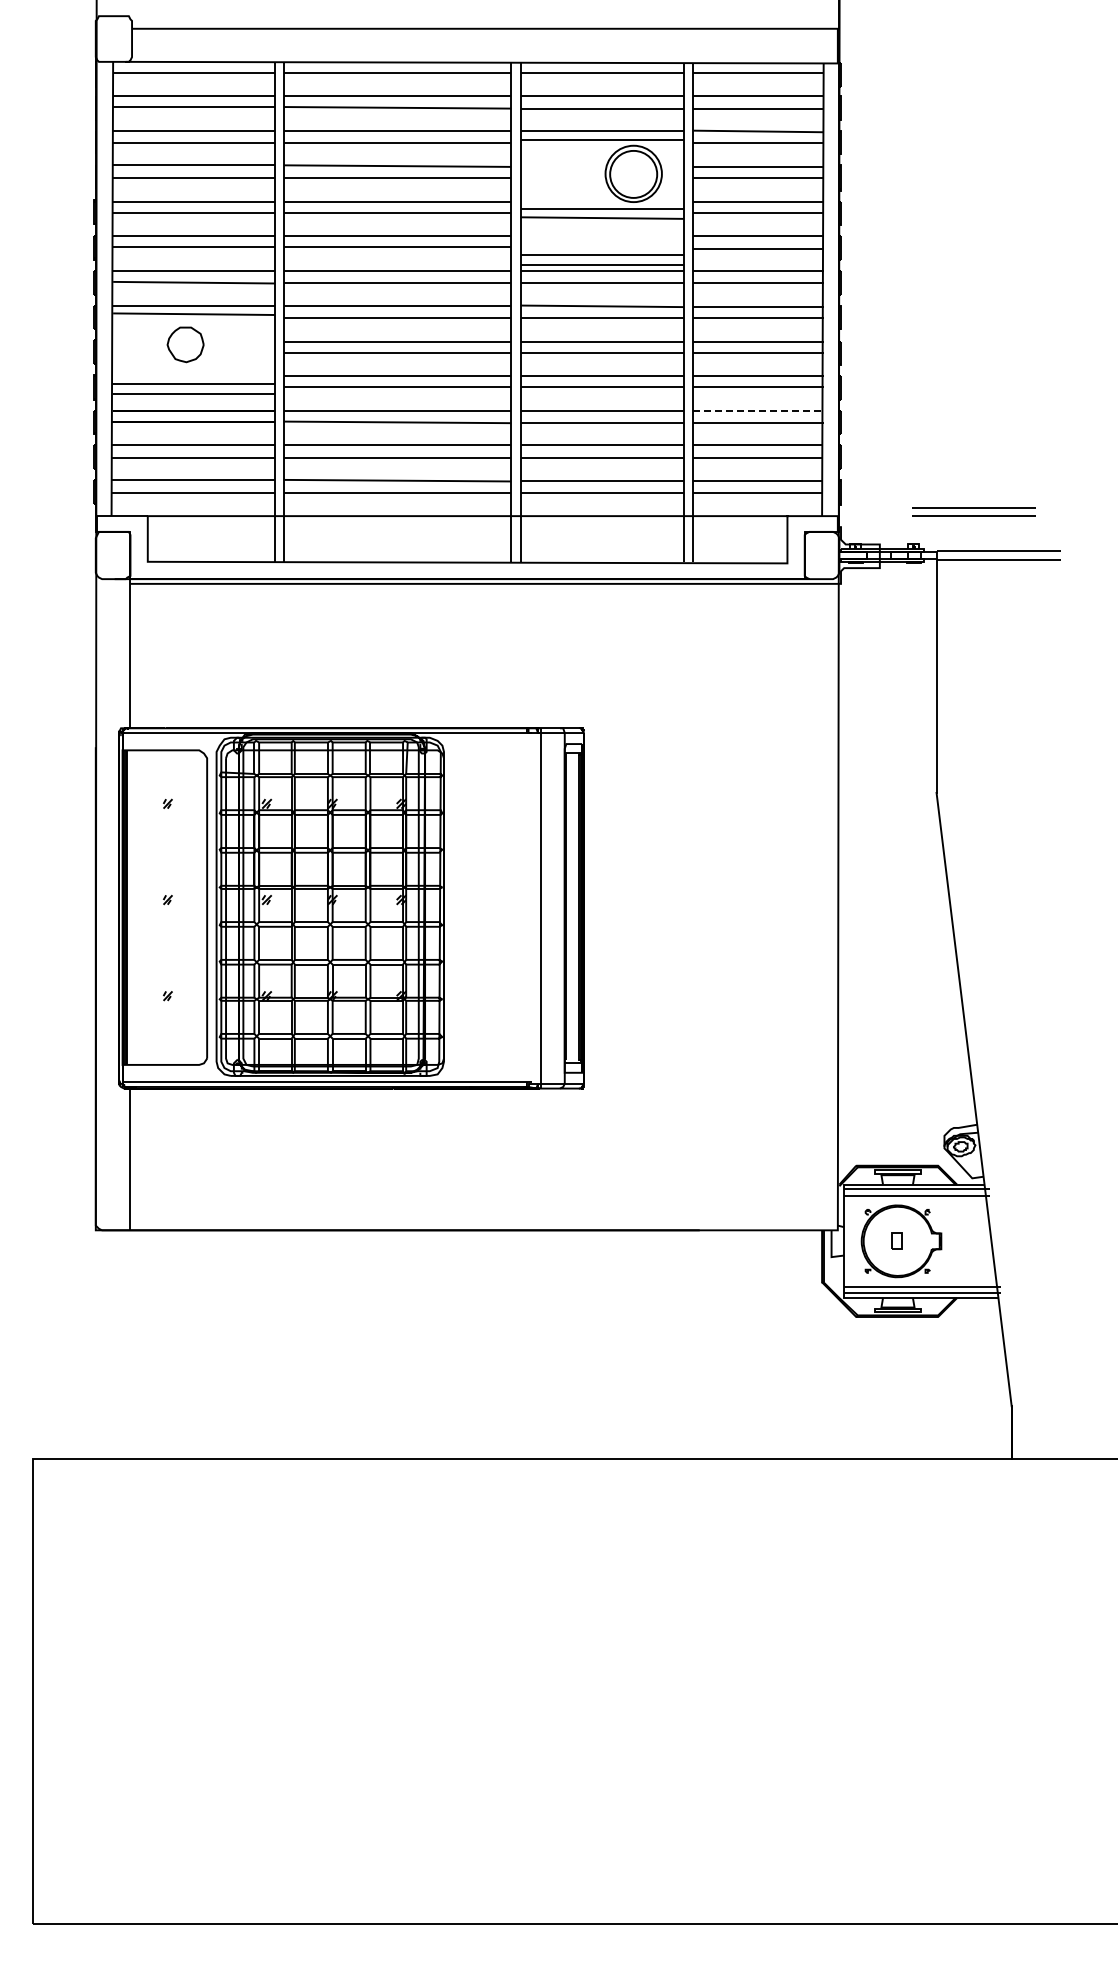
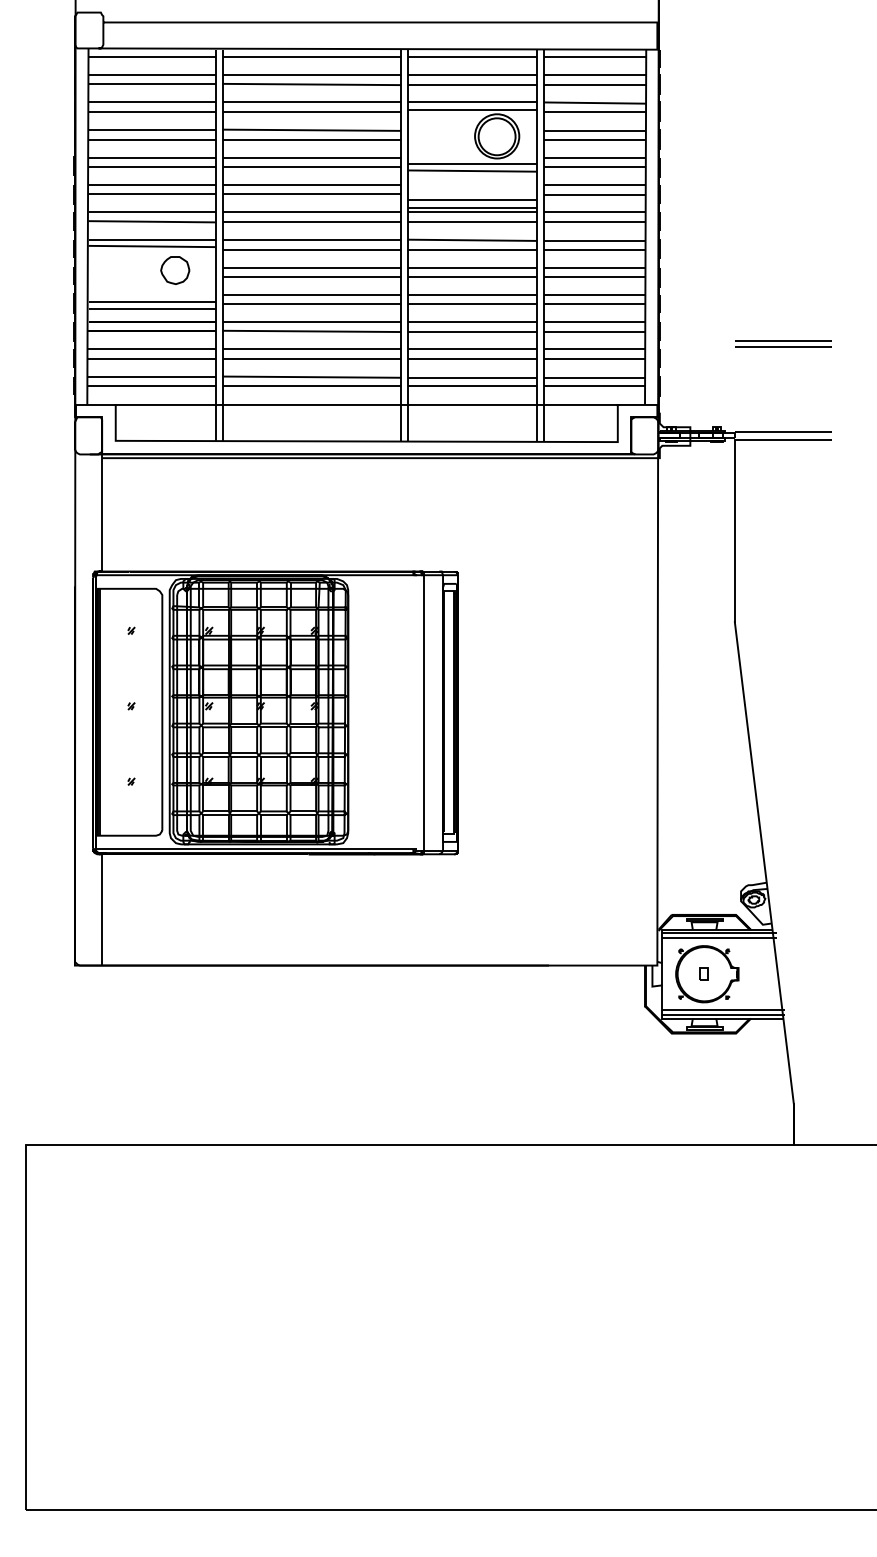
part: (185, 344) -> (175, 270), moved
line: (759, 410) -> (595, 322), dashed -> solid
part: (973, 511) -> (783, 343), moved

